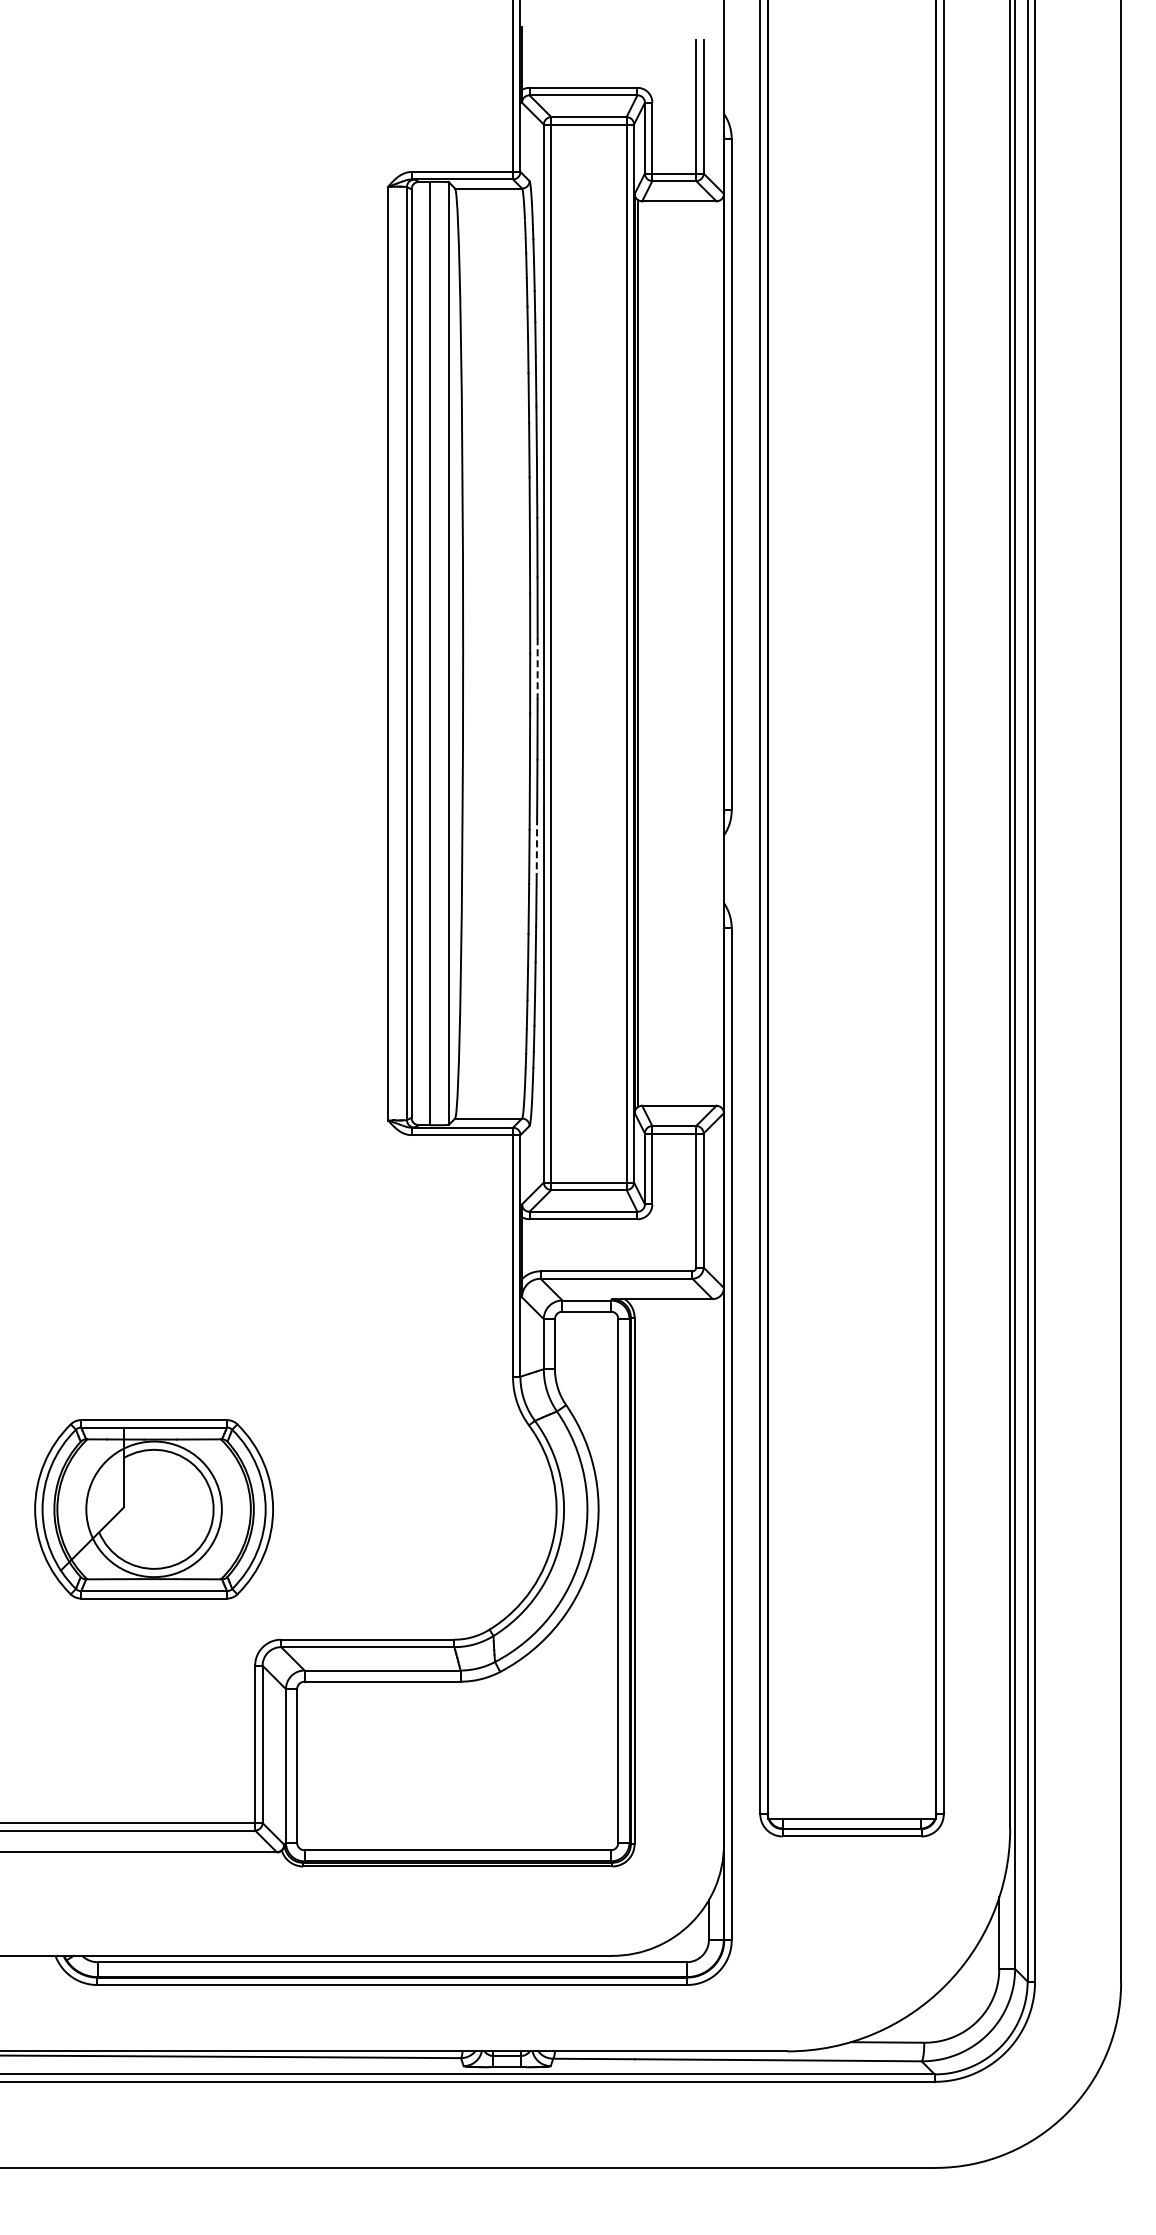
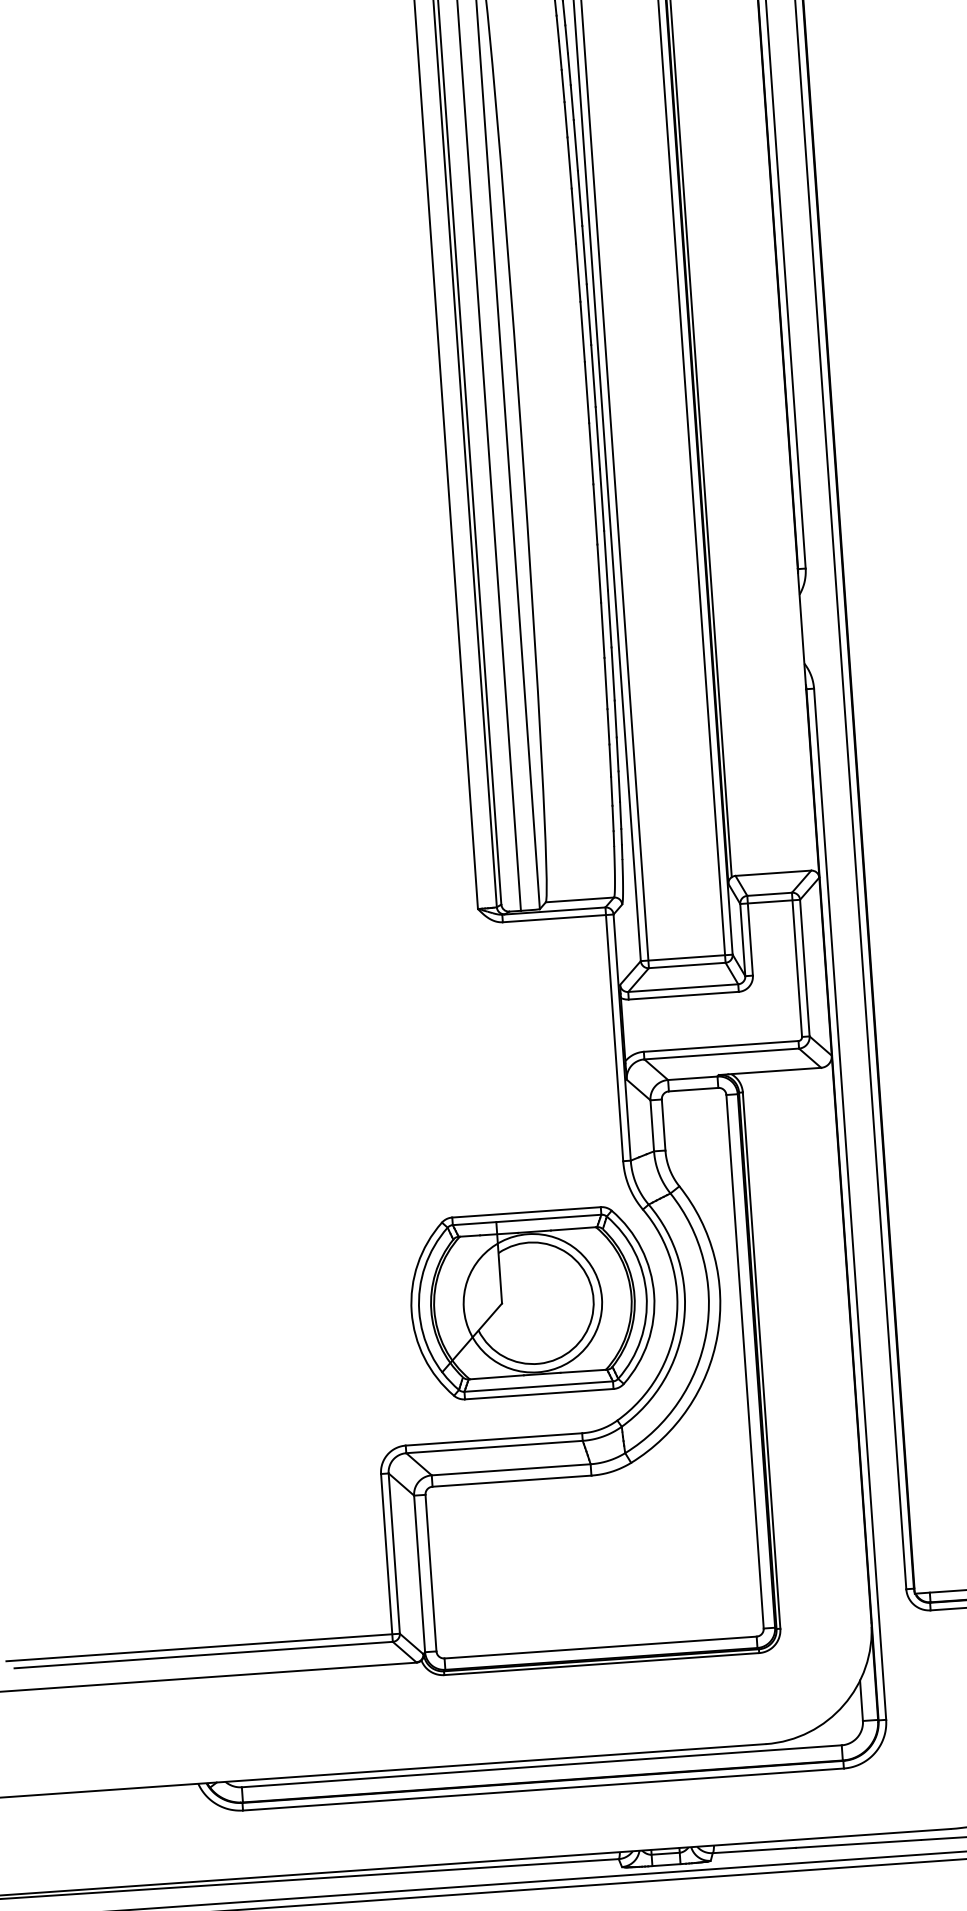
line: (537, 668) -> (597, 437), dashed -> solid
line: (536, 846) -> (609, 619), dashed -> solid
part: (153, 1509) -> (532, 1303), moved

